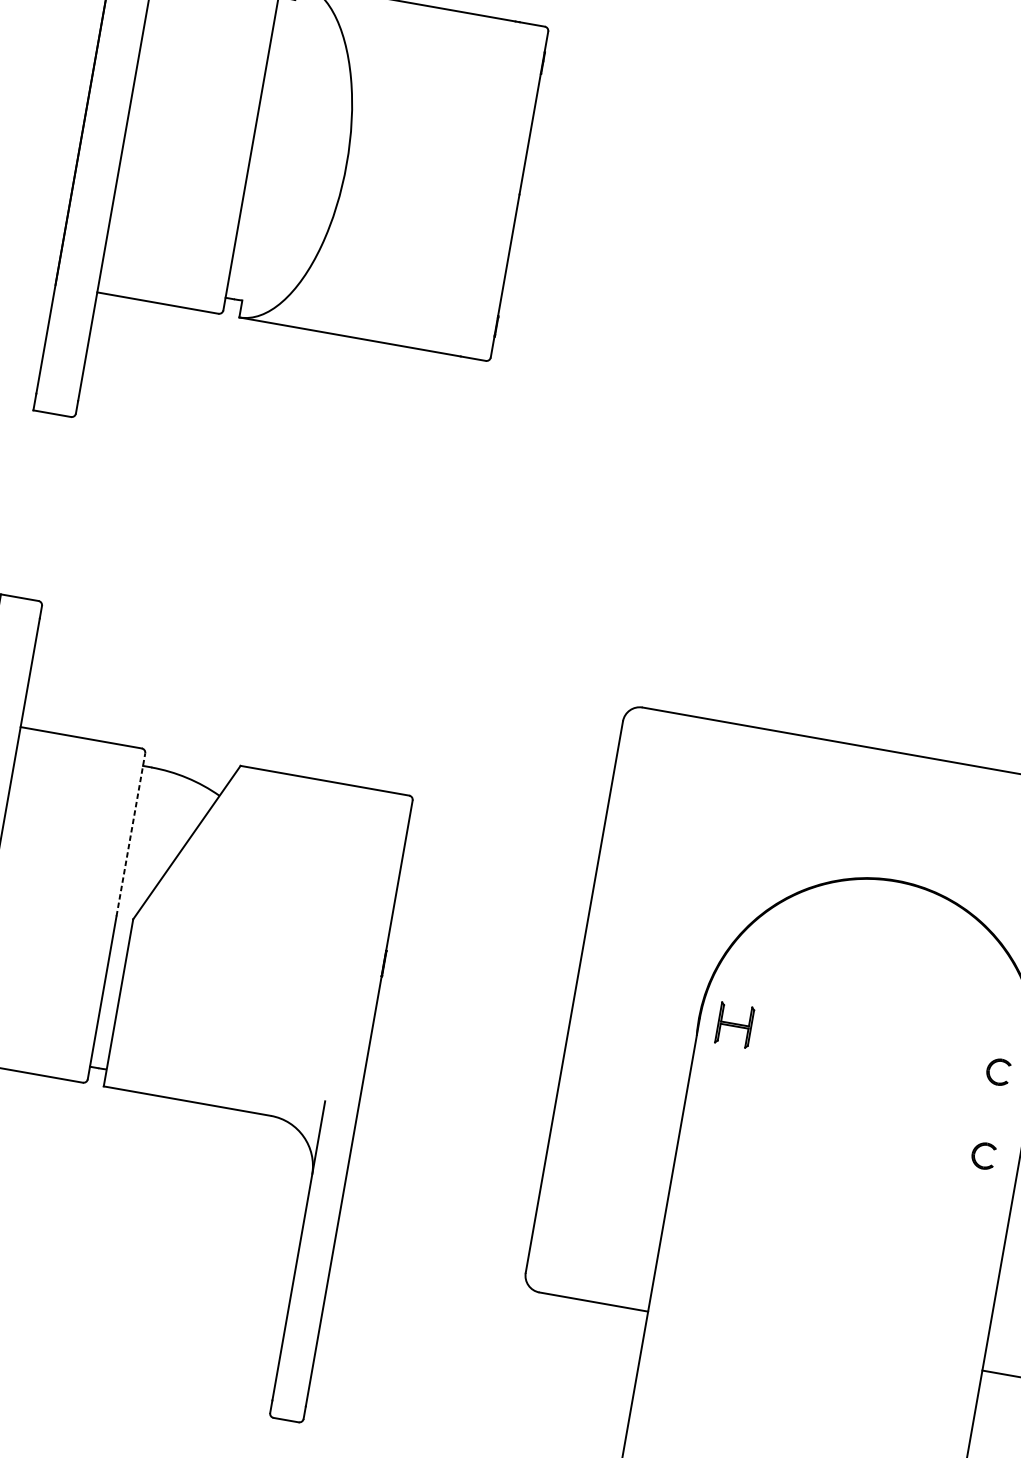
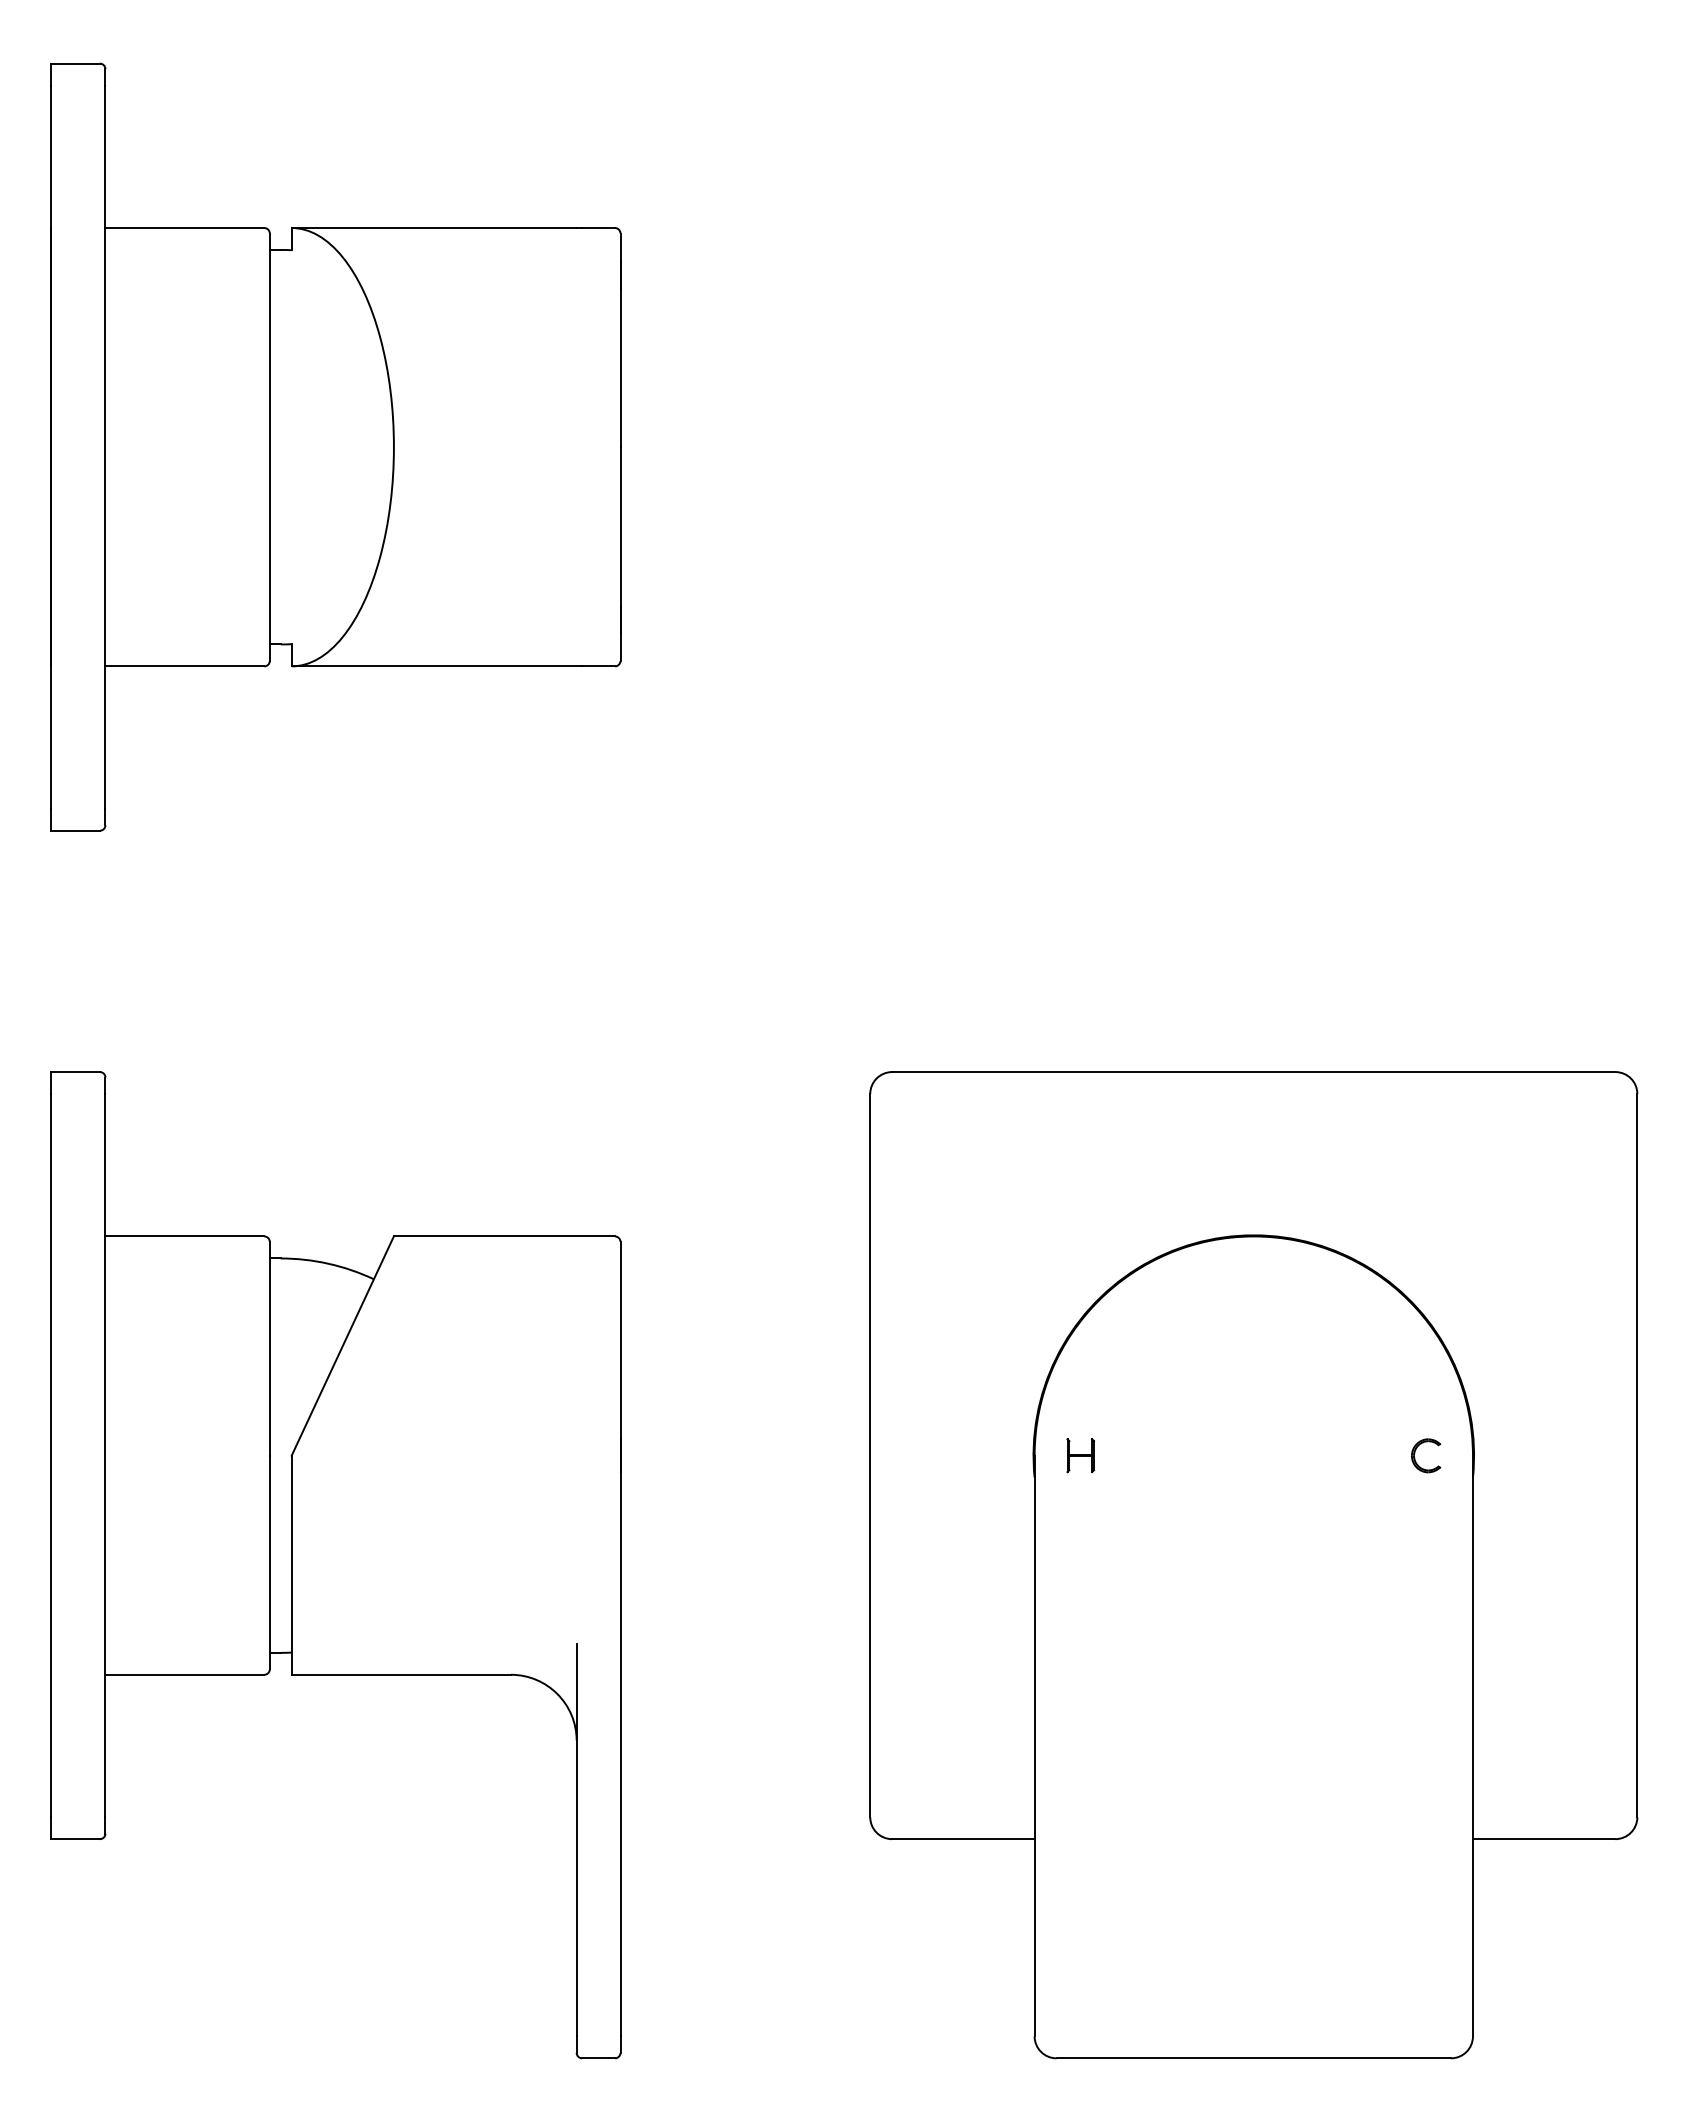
line: (130, 834) -> (269, 1348), dashed -> solid
part: (734, 1025) -> (1080, 1455), size x0.62
part: (976, 1150) -> (1416, 1560), removed

